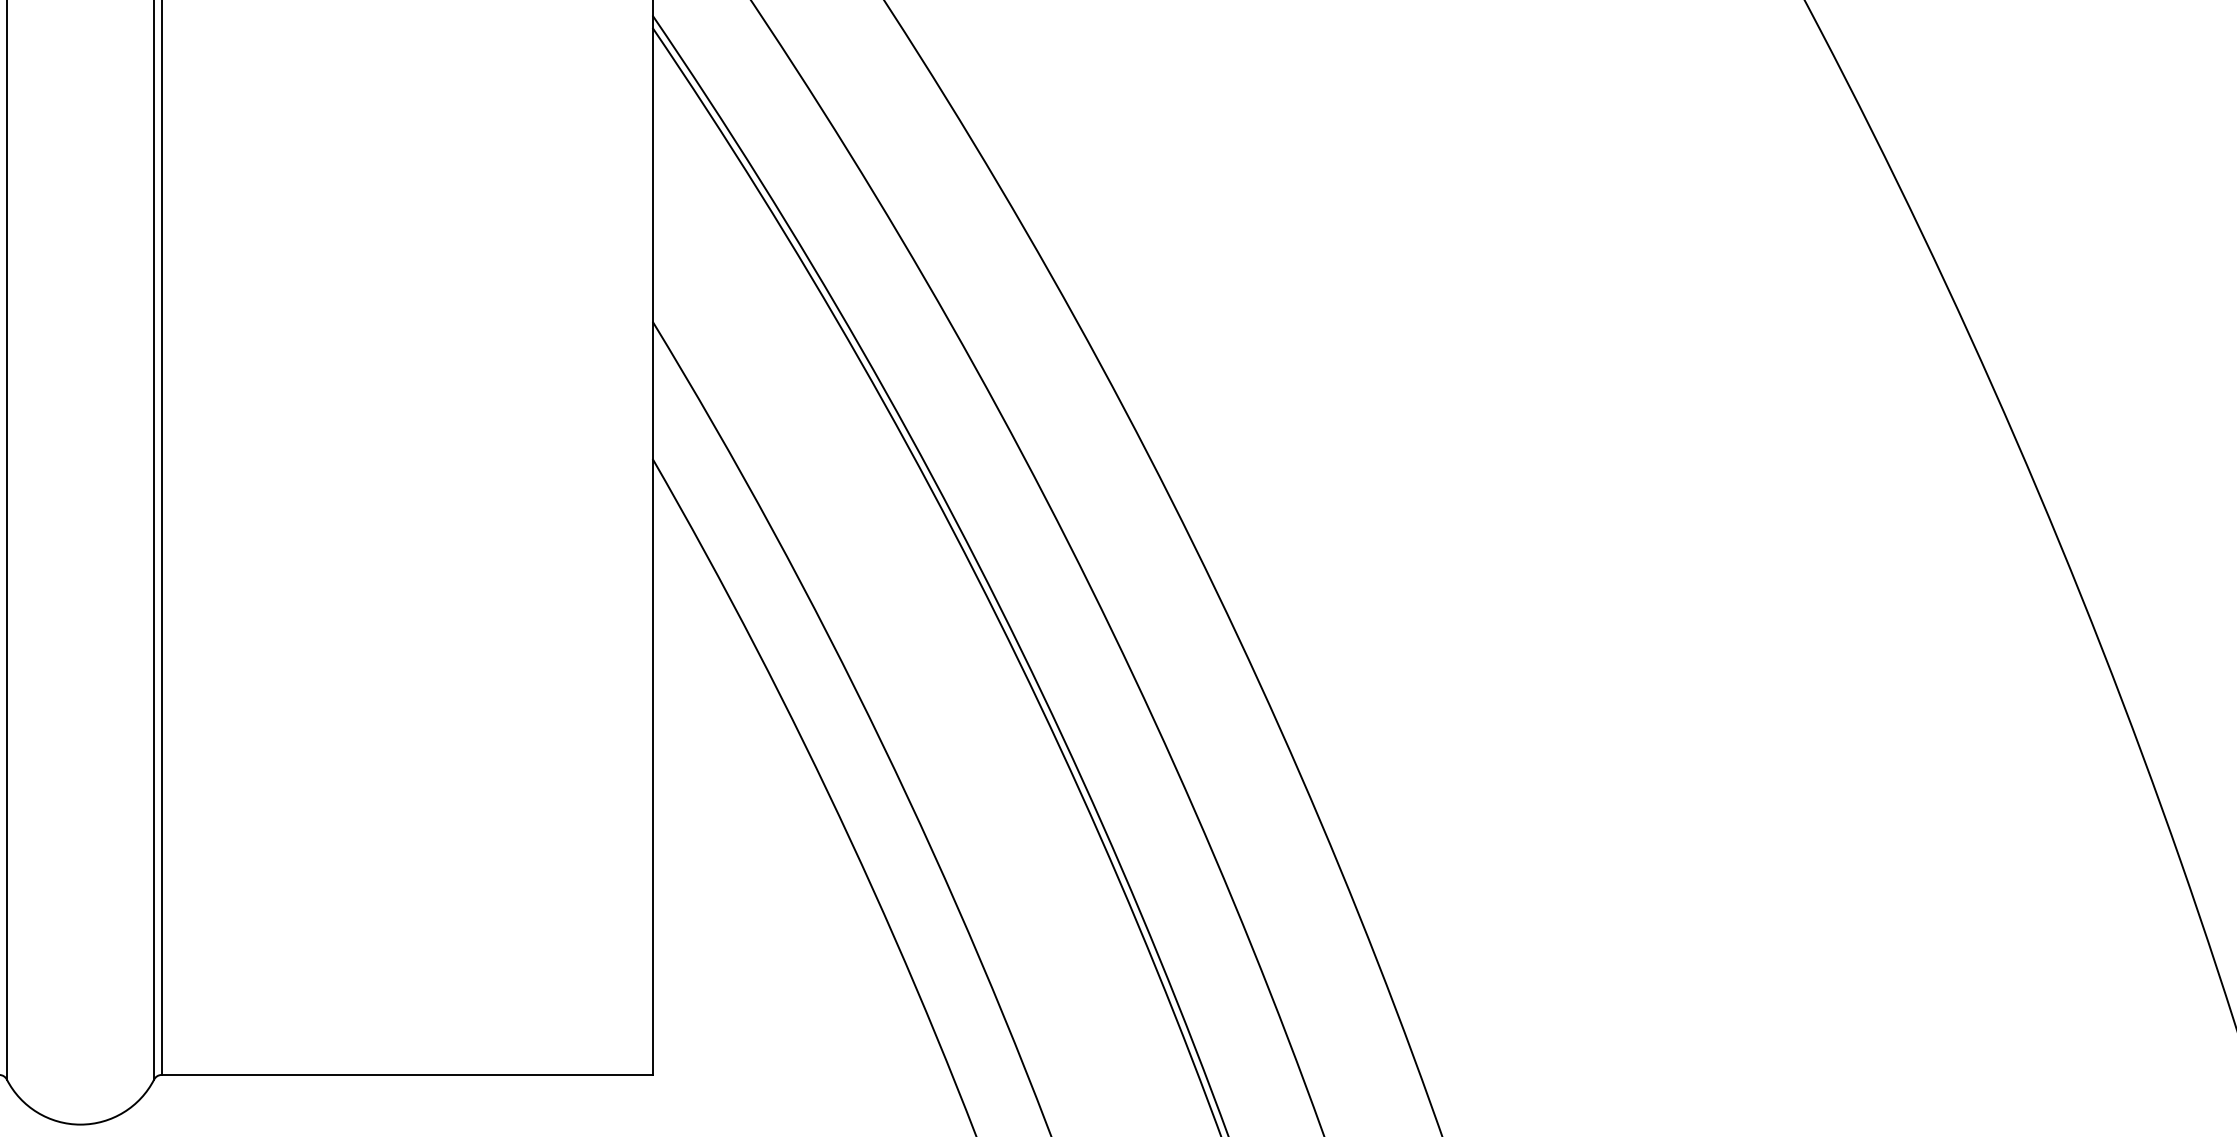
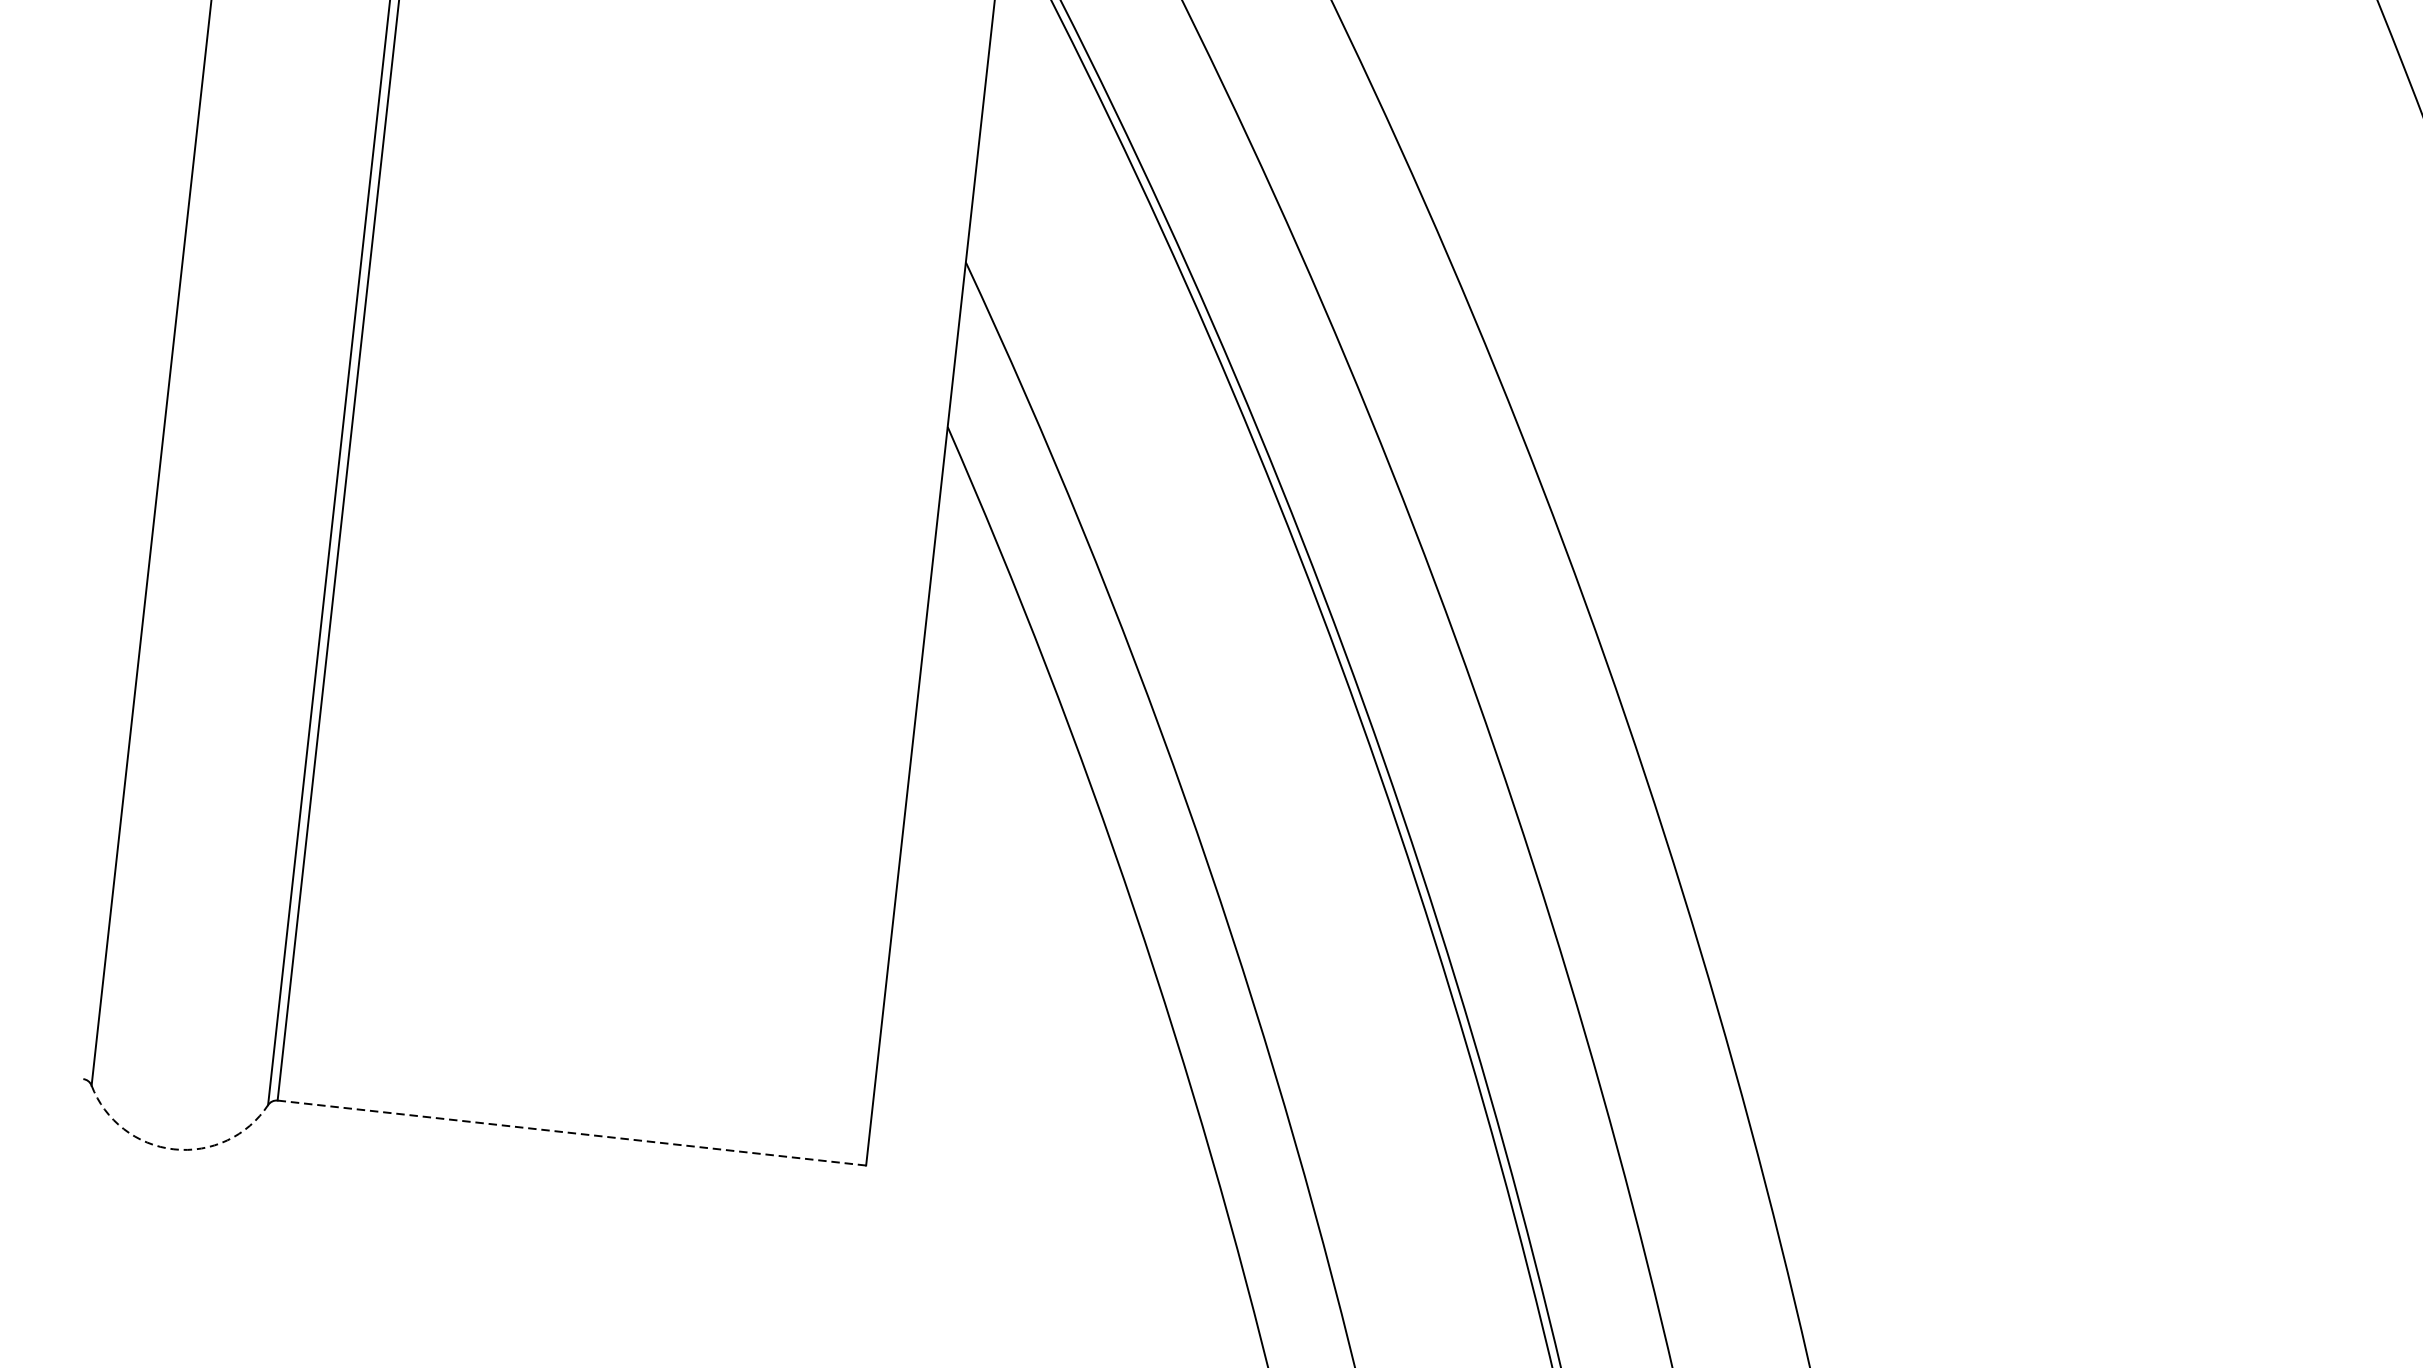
line: (407, 1074) -> (572, 1132), solid -> dashed
arc: (80, 1124) -> (173, 1149), solid -> dashed

